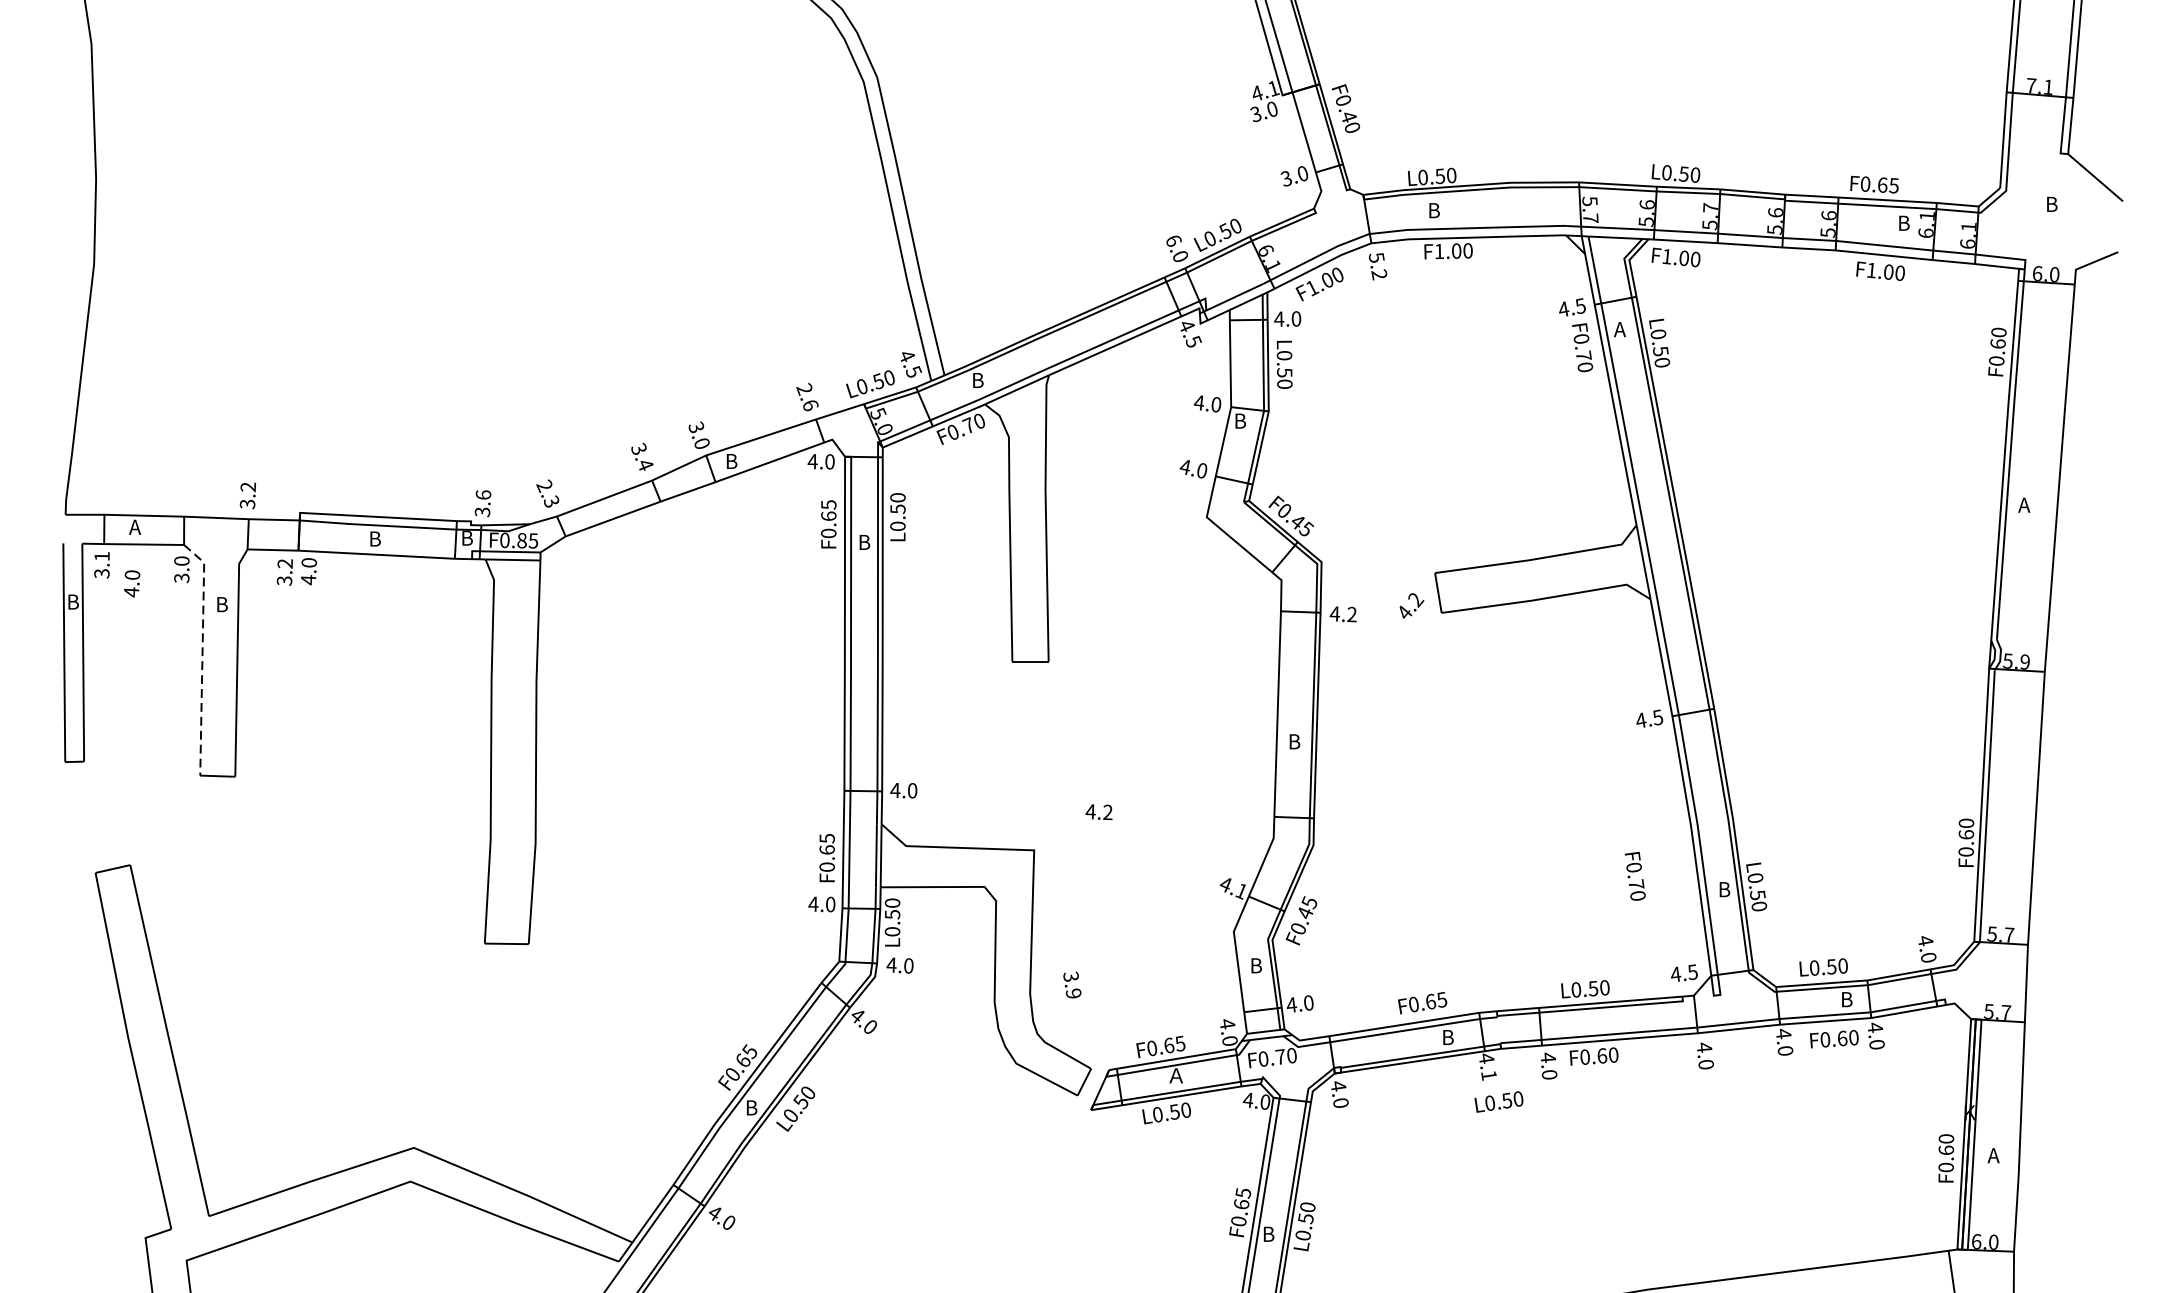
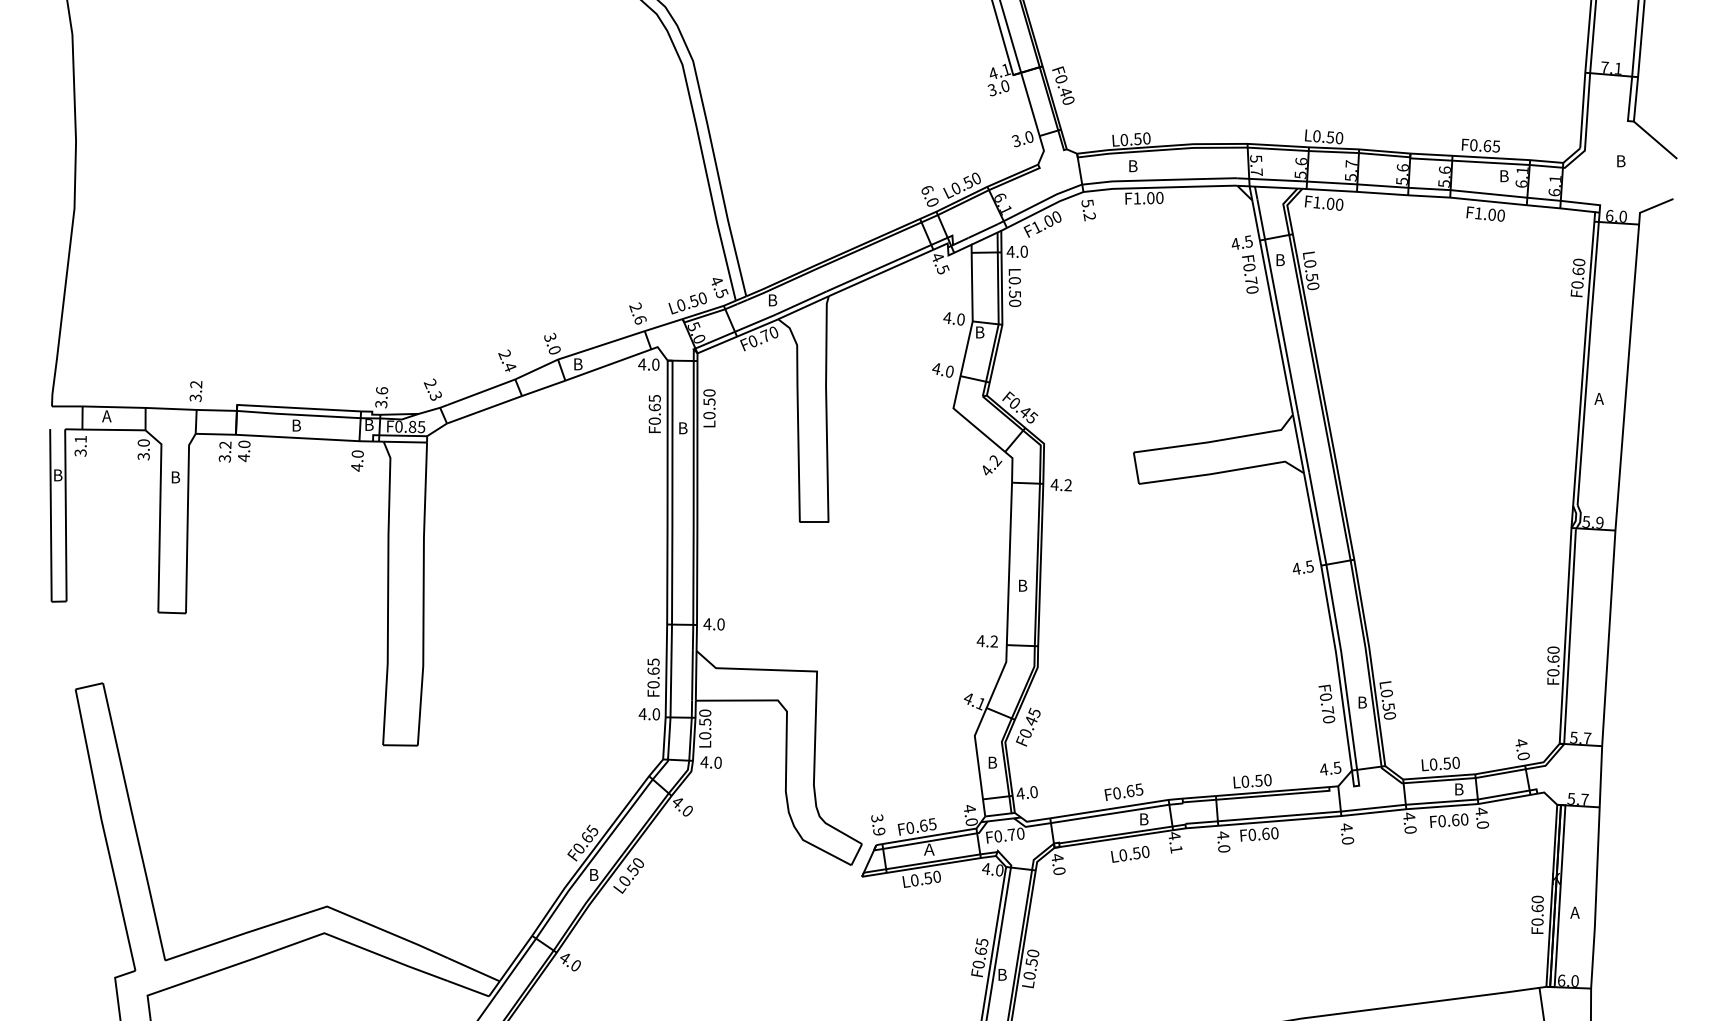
text: (1619, 330) -> (1279, 260), A -> B
text: (638, 449) -> (504, 354), 3.4 -> 2.4
text: (132, 583) -> (357, 460), moved
text: (1411, 605) -> (992, 465), moved
line: (203, 654) -> (160, 516), dashed -> solid
text: (1097, 812) -> (986, 641), moved
text: (1634, 875) -> (1326, 703), moved
text: (1072, 984) -> (878, 824), moved
text: (1499, 1100) -> (1130, 853), moved

